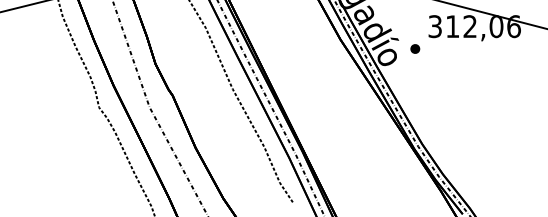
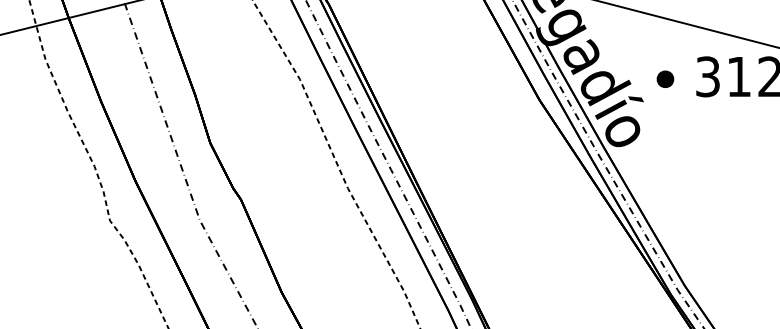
part: (415, 48) -> (665, 78), moved

